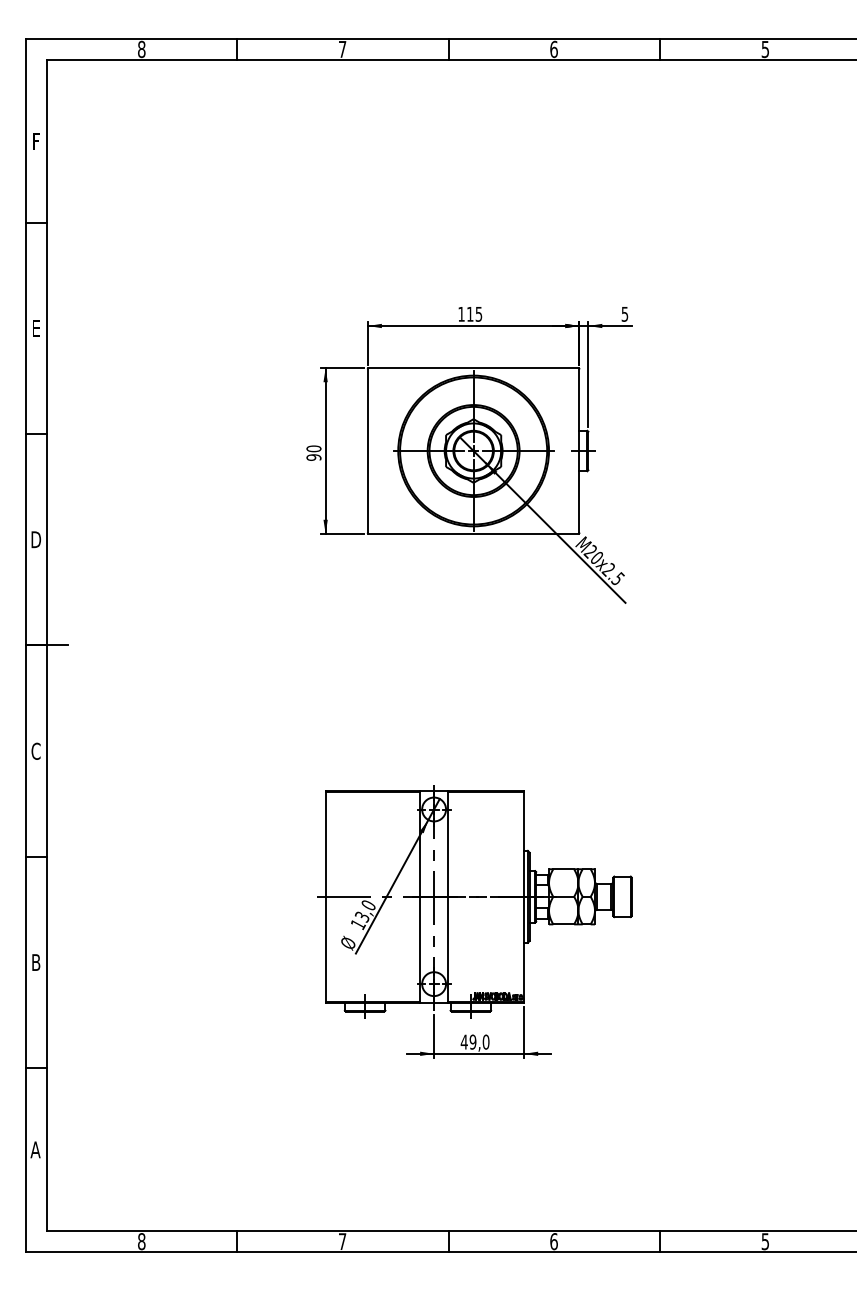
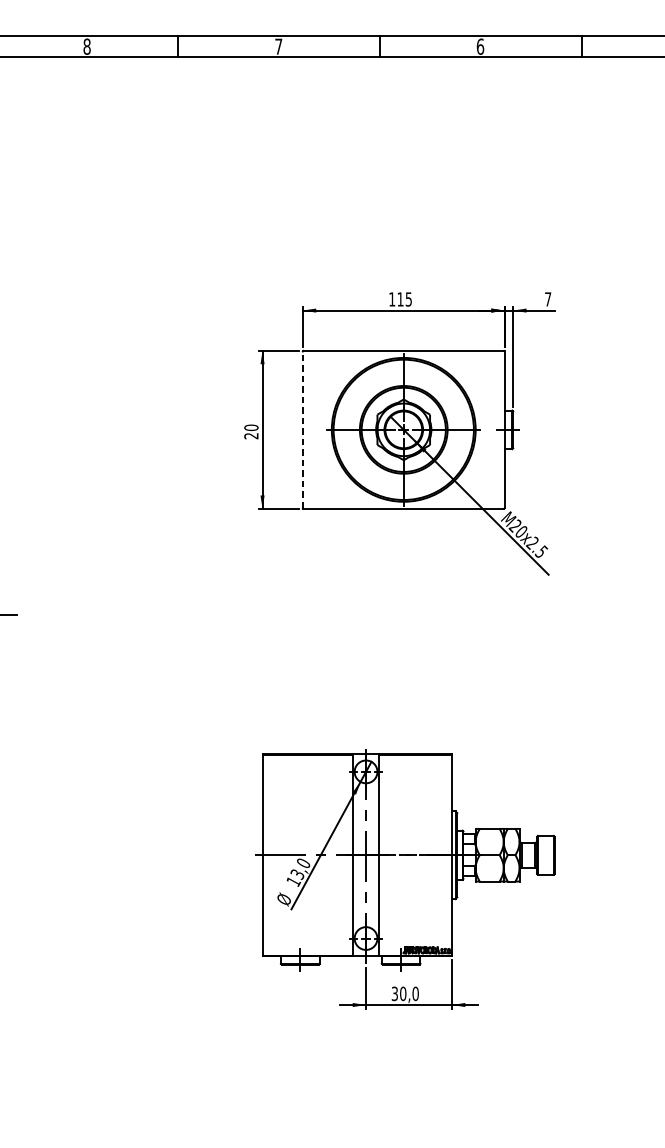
text: (624, 314) -> (547, 299), 5 -> 7
line: (367, 450) -> (302, 429), solid -> dashed
text: (313, 457) -> (250, 436), 90 -> 20
text: (468, 1041) -> (398, 993), 49,0 -> 30,0

